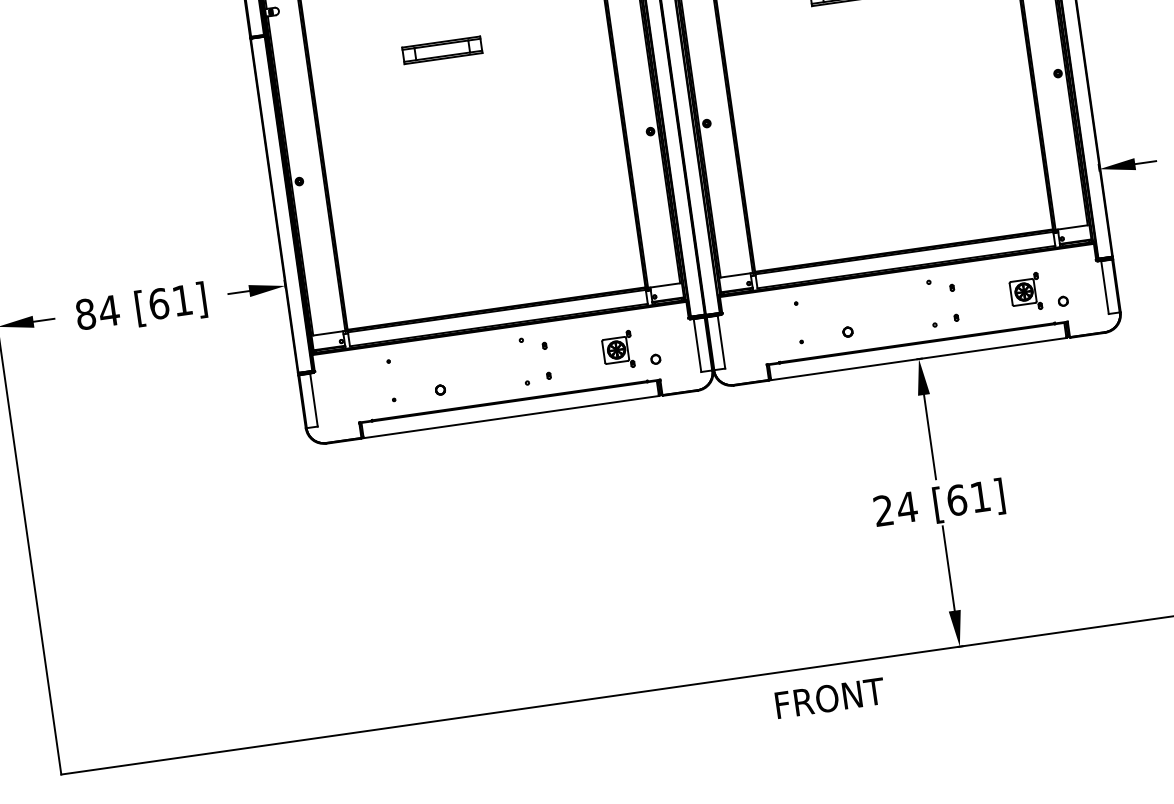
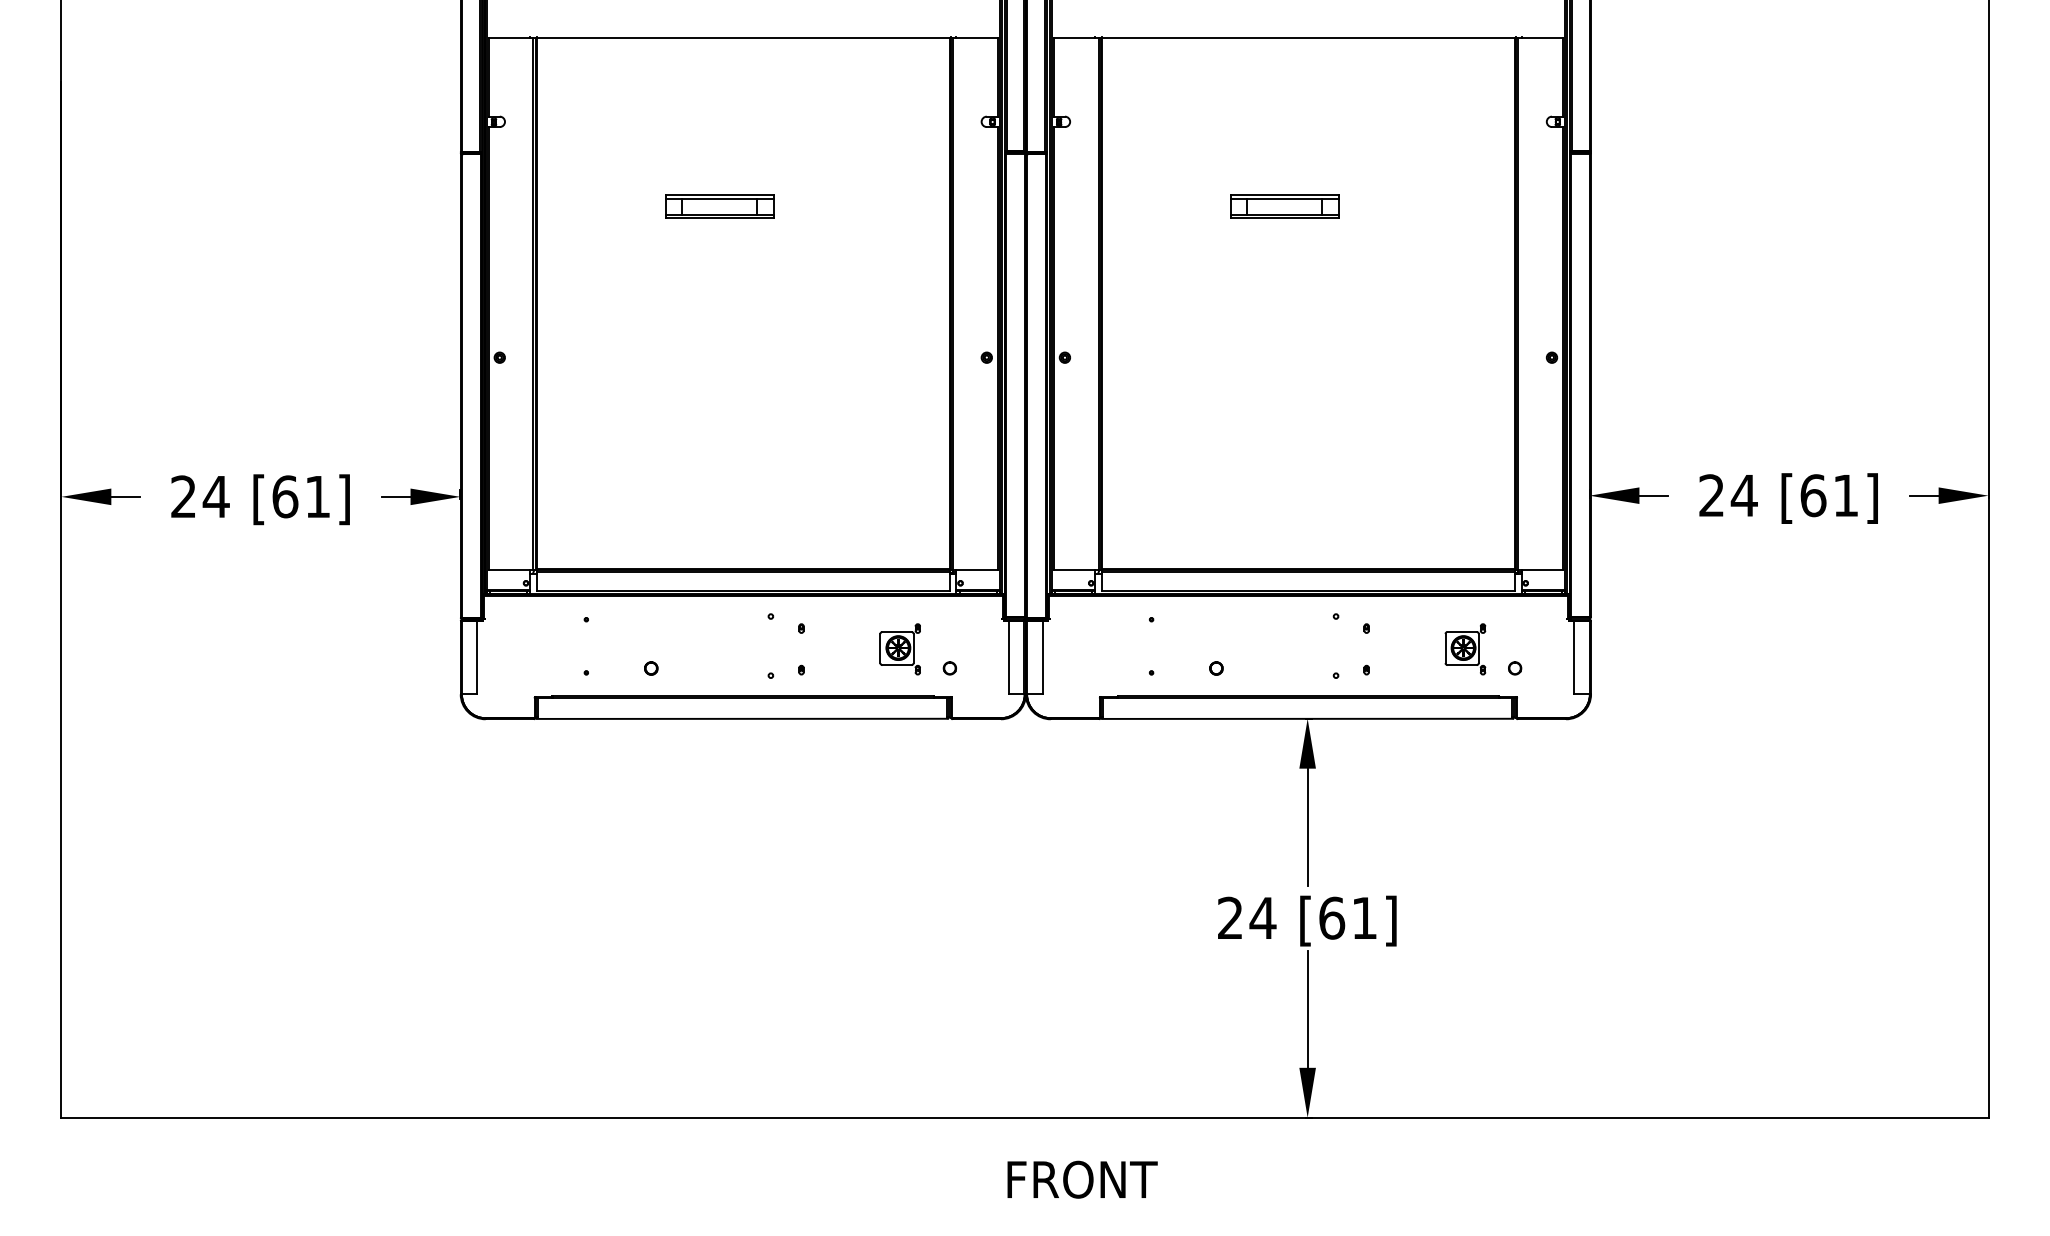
text: (85, 314) -> (183, 496), 84 -> 24
text: (830, 698) -> (1082, 1179), moved

